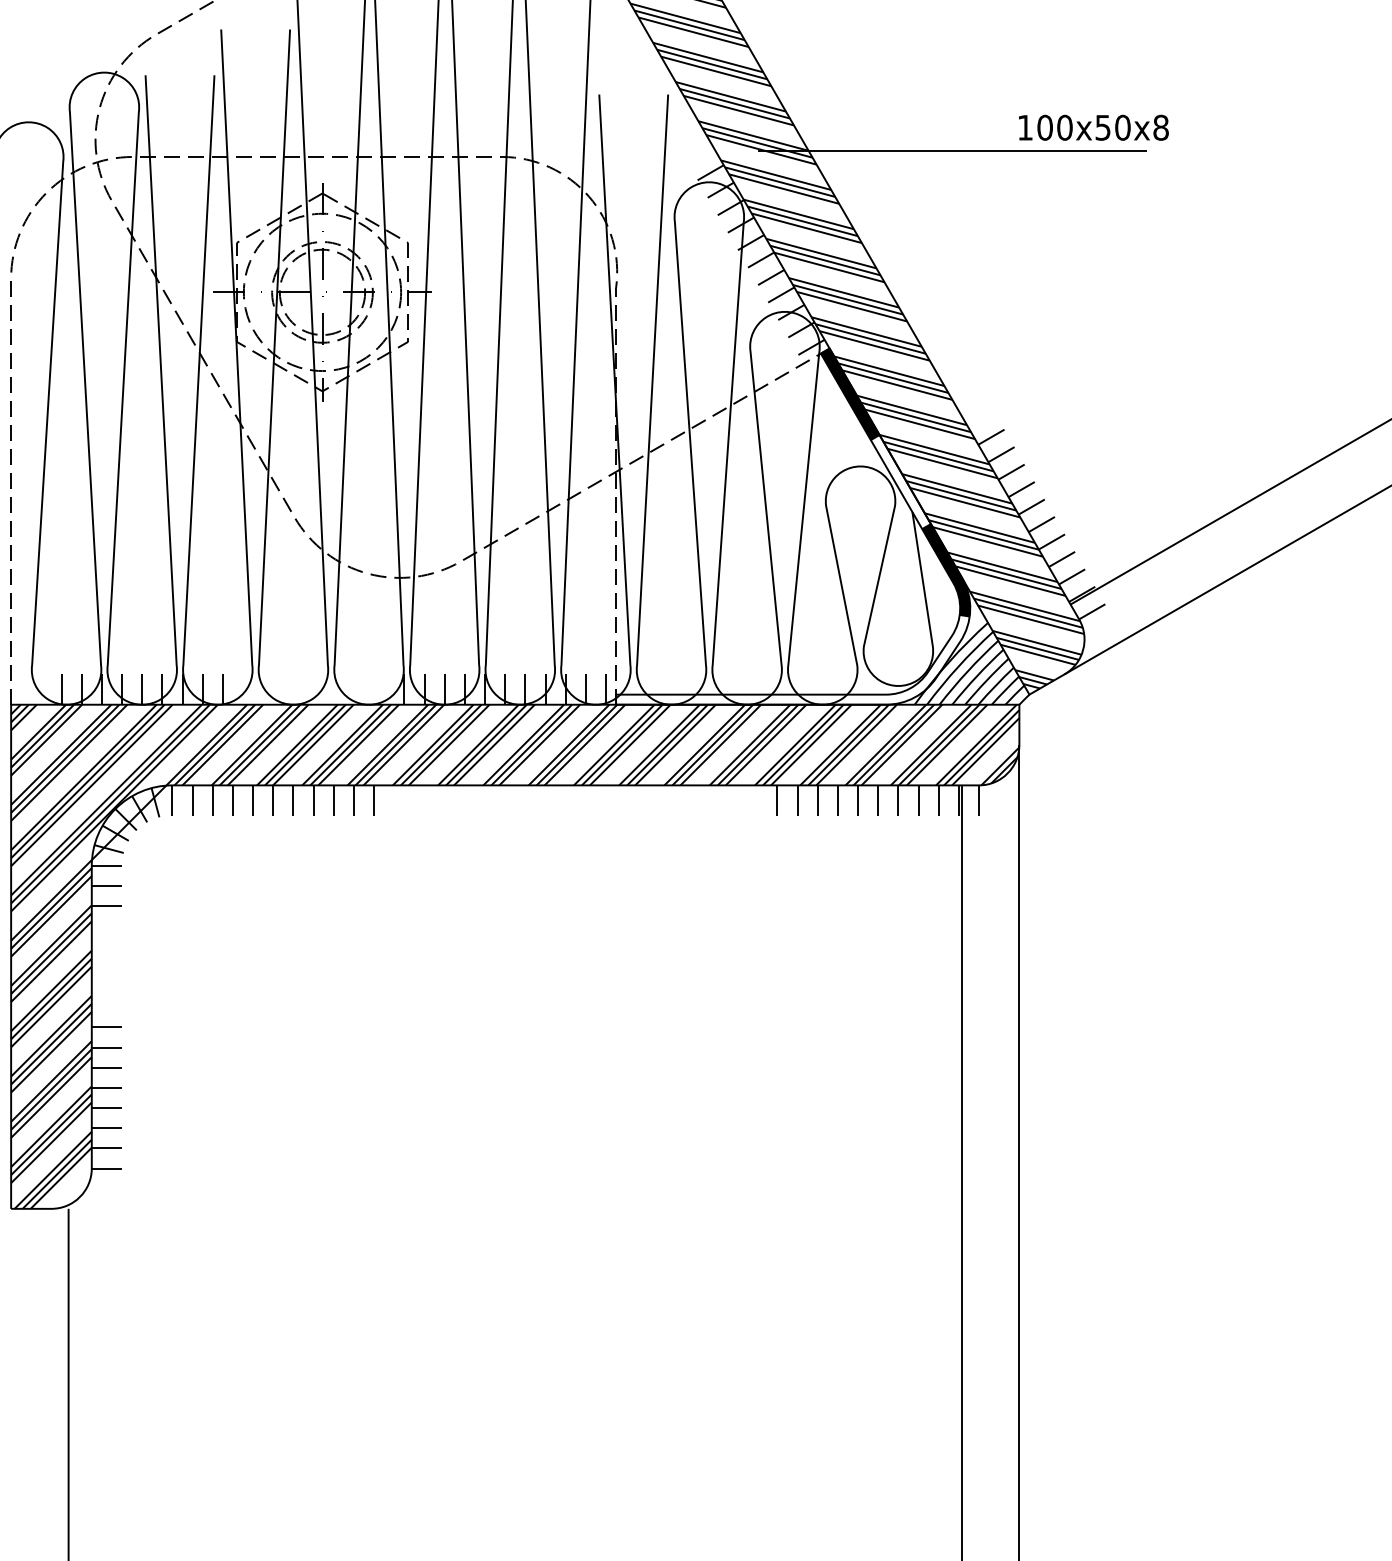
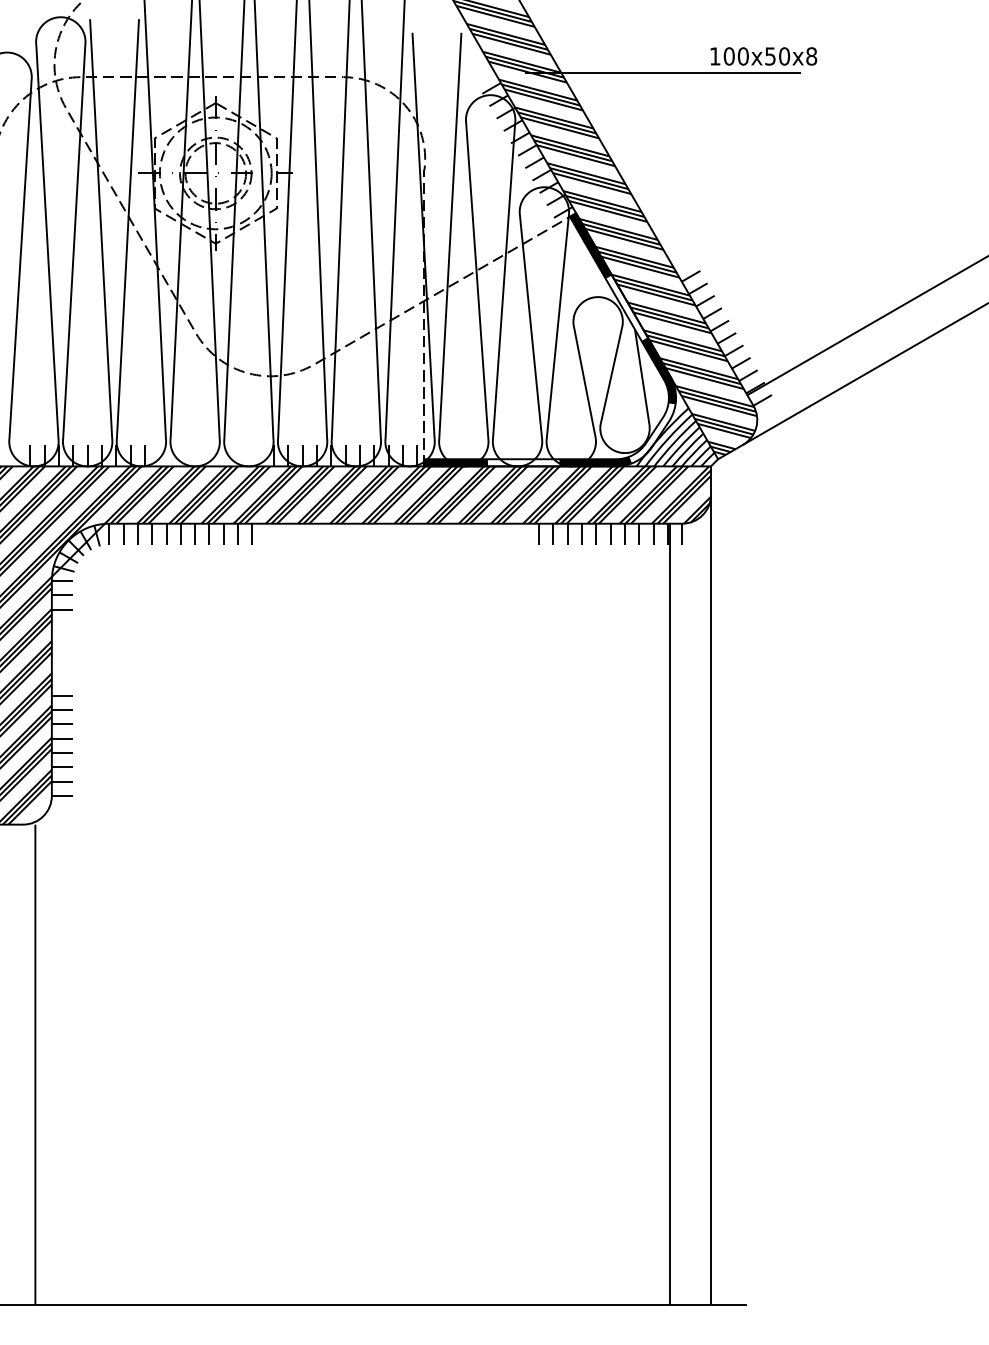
fill: (856, 697) -> (595, 461), added
fill: (659, 699) -> (455, 462), added

